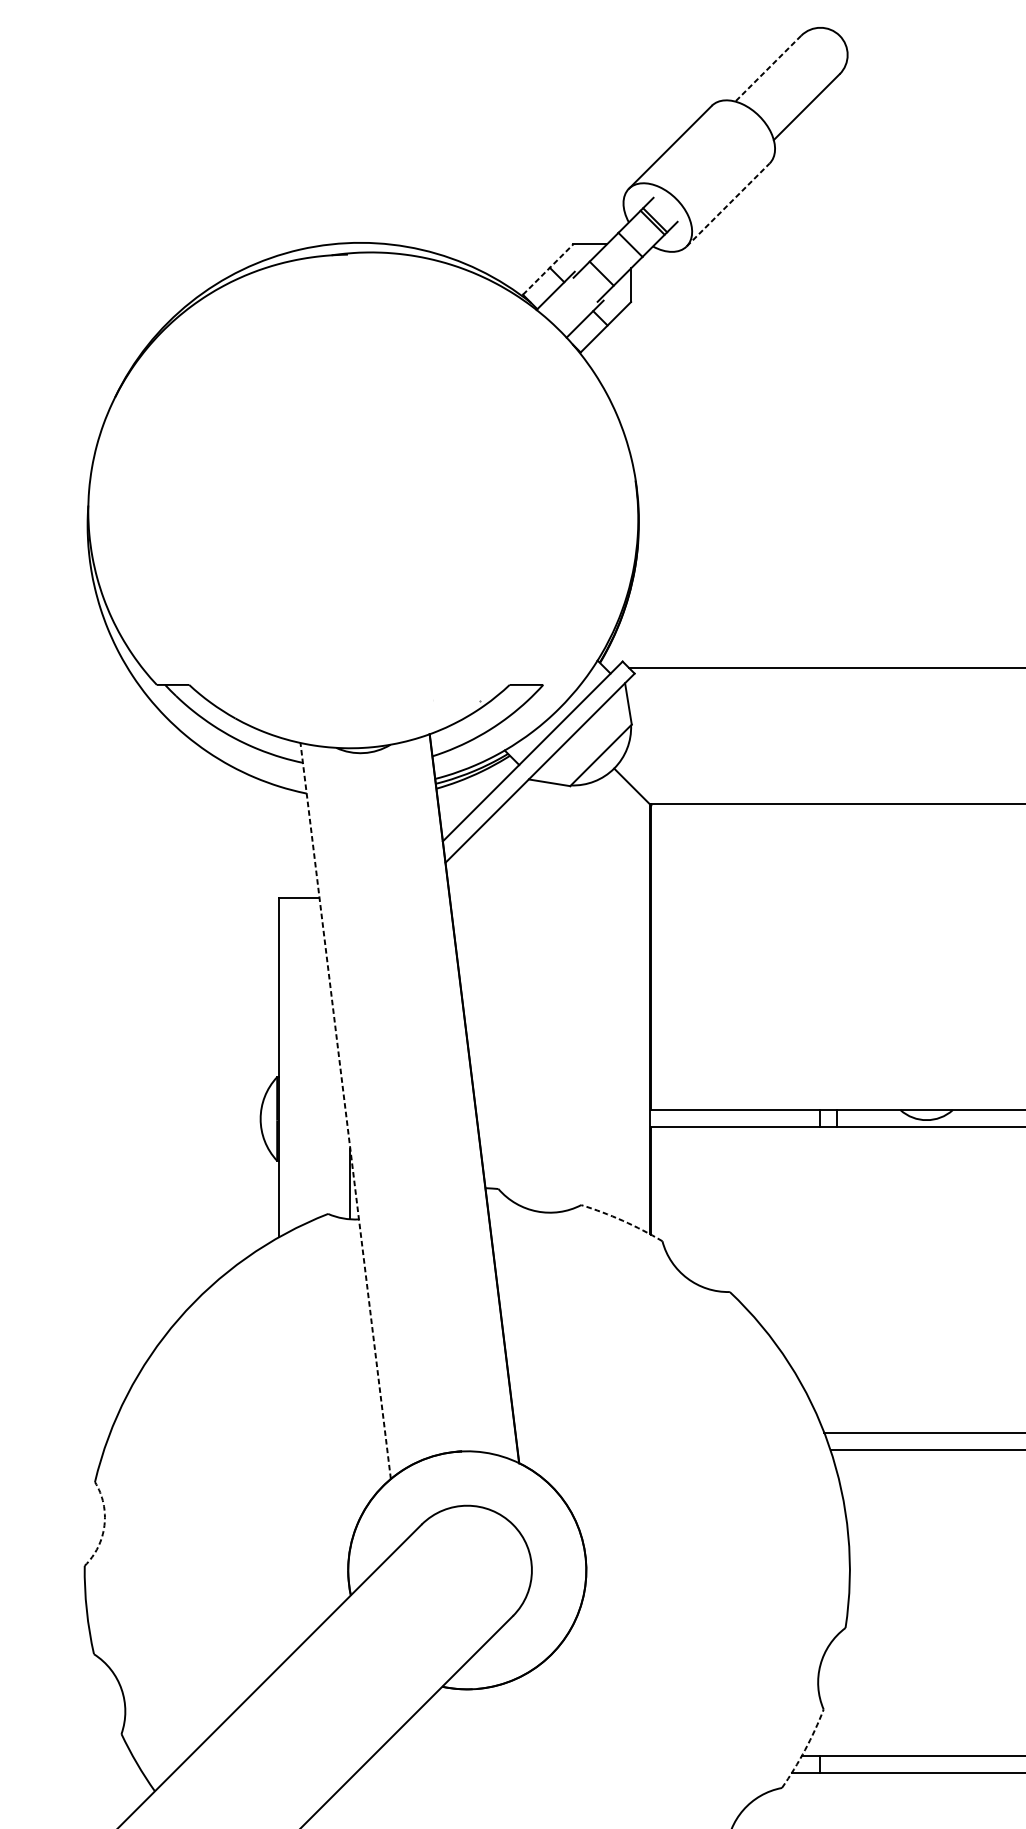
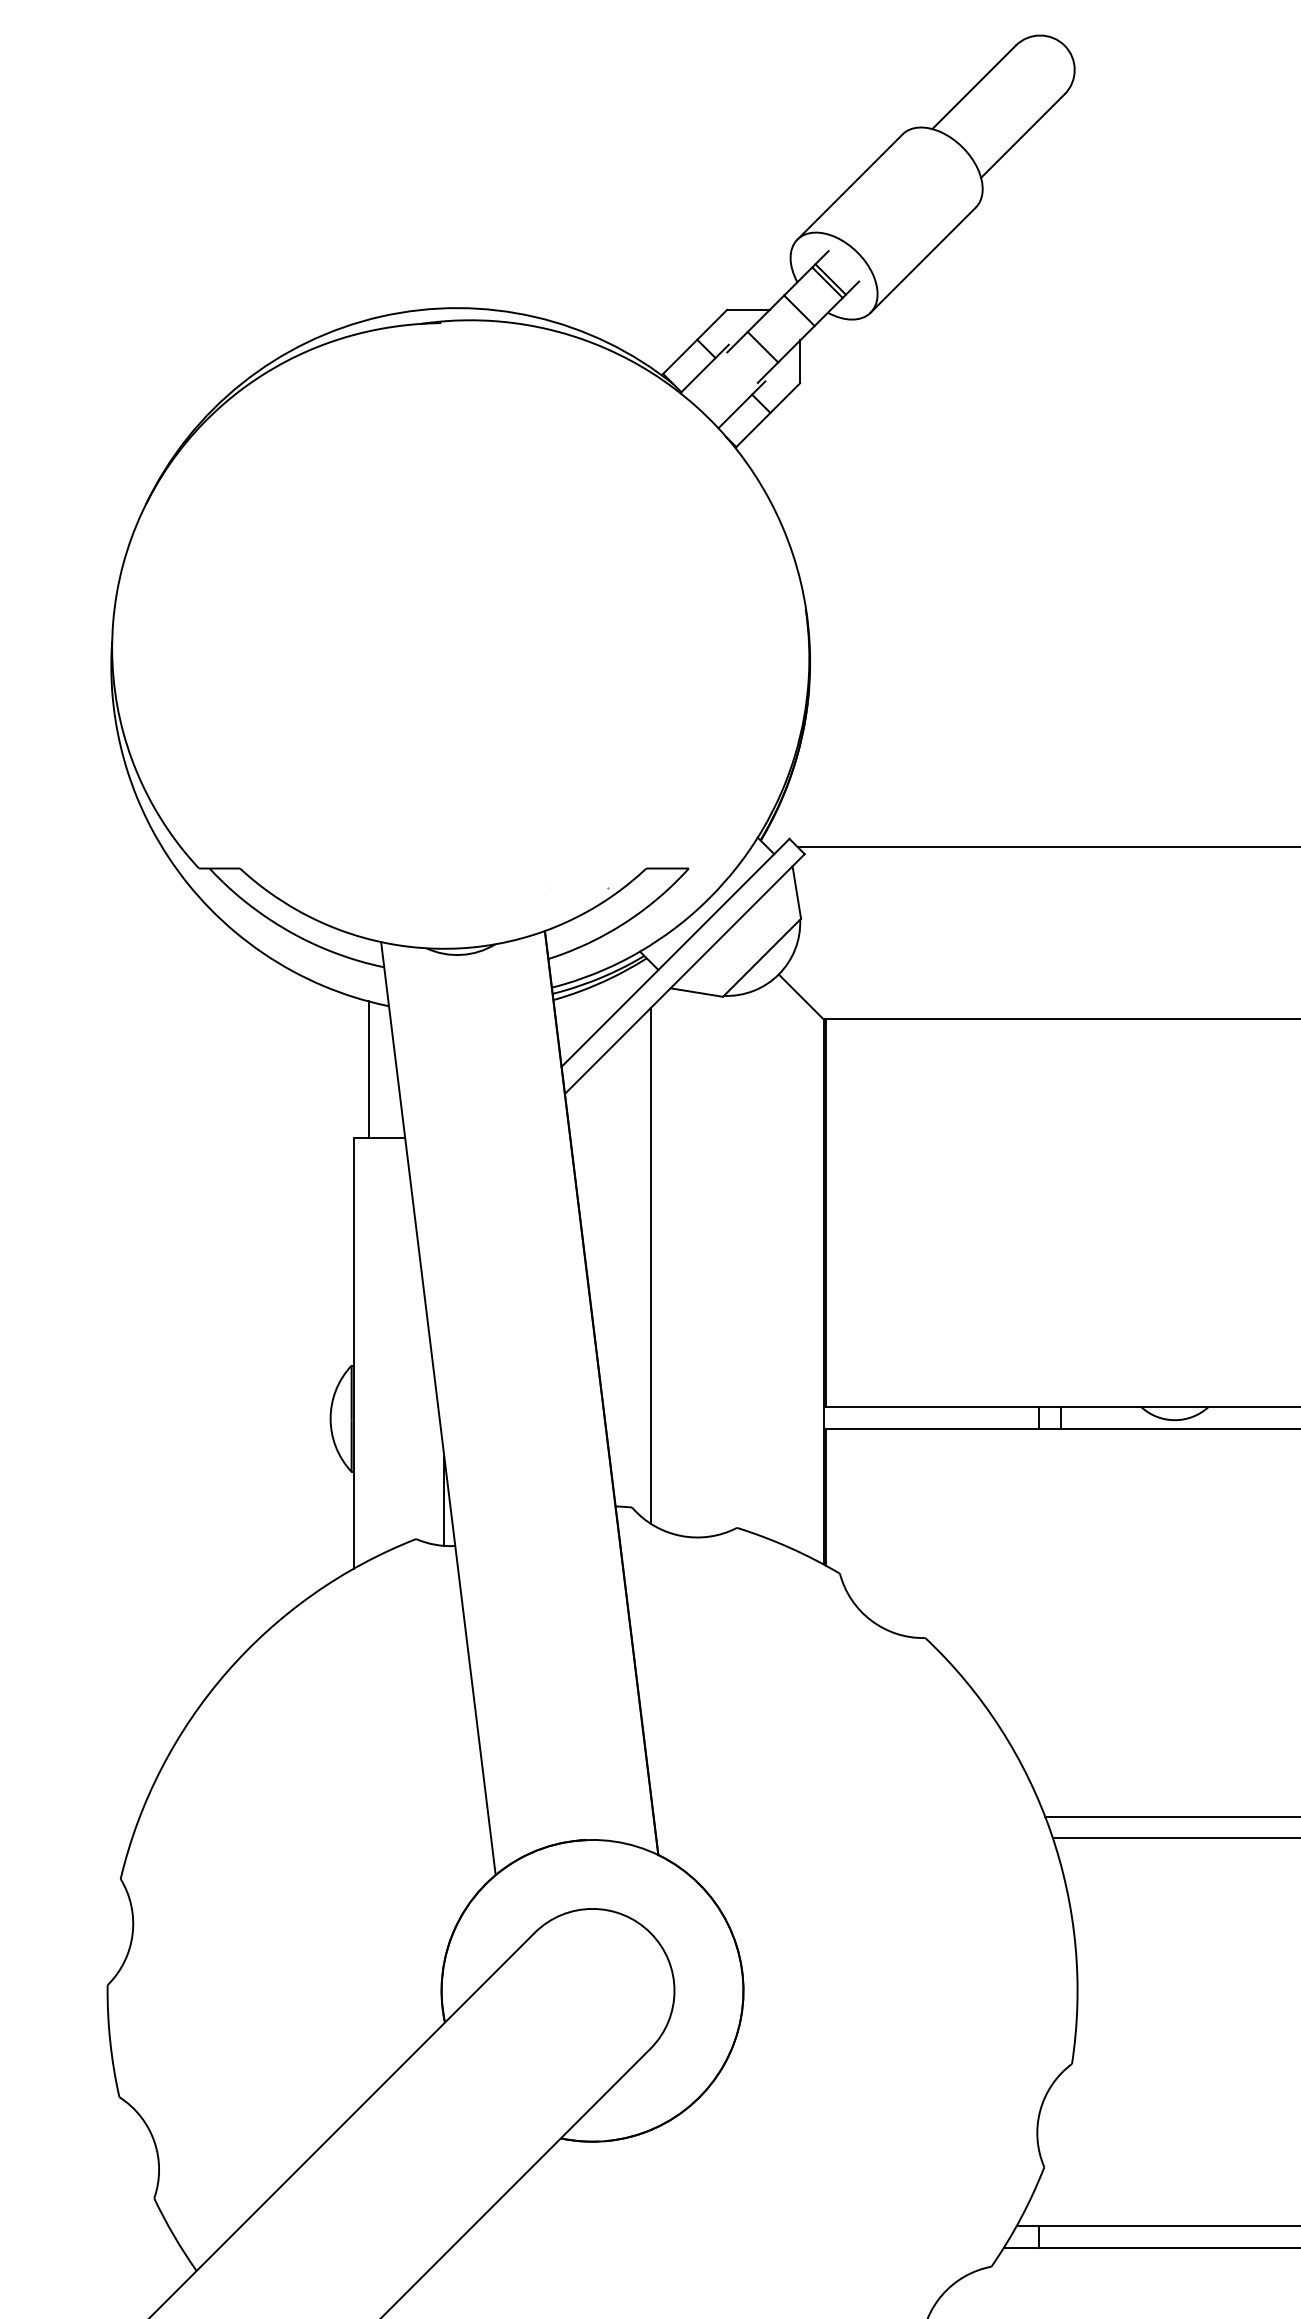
line: (767, 68) -> (973, 87), dashed -> solid
line: (728, 204) -> (923, 259), dashed -> solid
line: (548, 269) -> (695, 341), dashed -> solid
line: (290, 843) -> (368, 1069), added
line: (513, 998) -> (651, 1265), added
line: (345, 1110) -> (438, 1408), dashed -> solid
arc: (622, 1220) -> (789, 1547), dashed -> solid
arc: (104, 1525) -> (132, 1934), dashed -> solid
arc: (804, 1749) -> (1020, 2218), dashed -> solid

